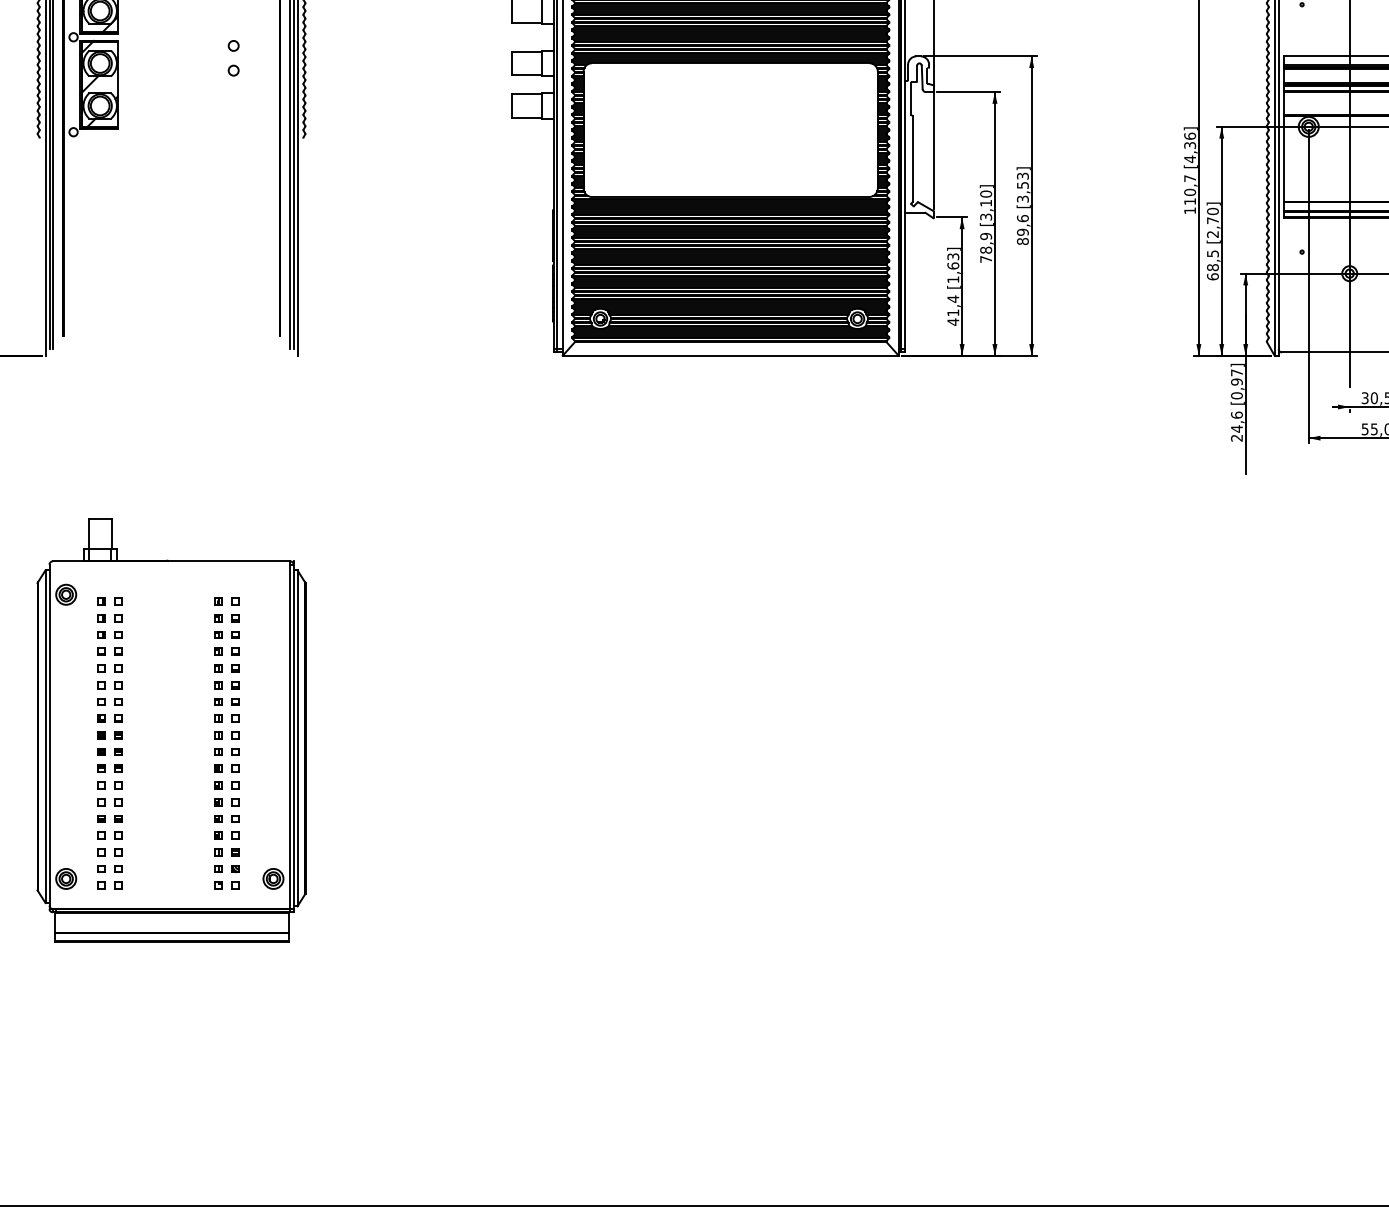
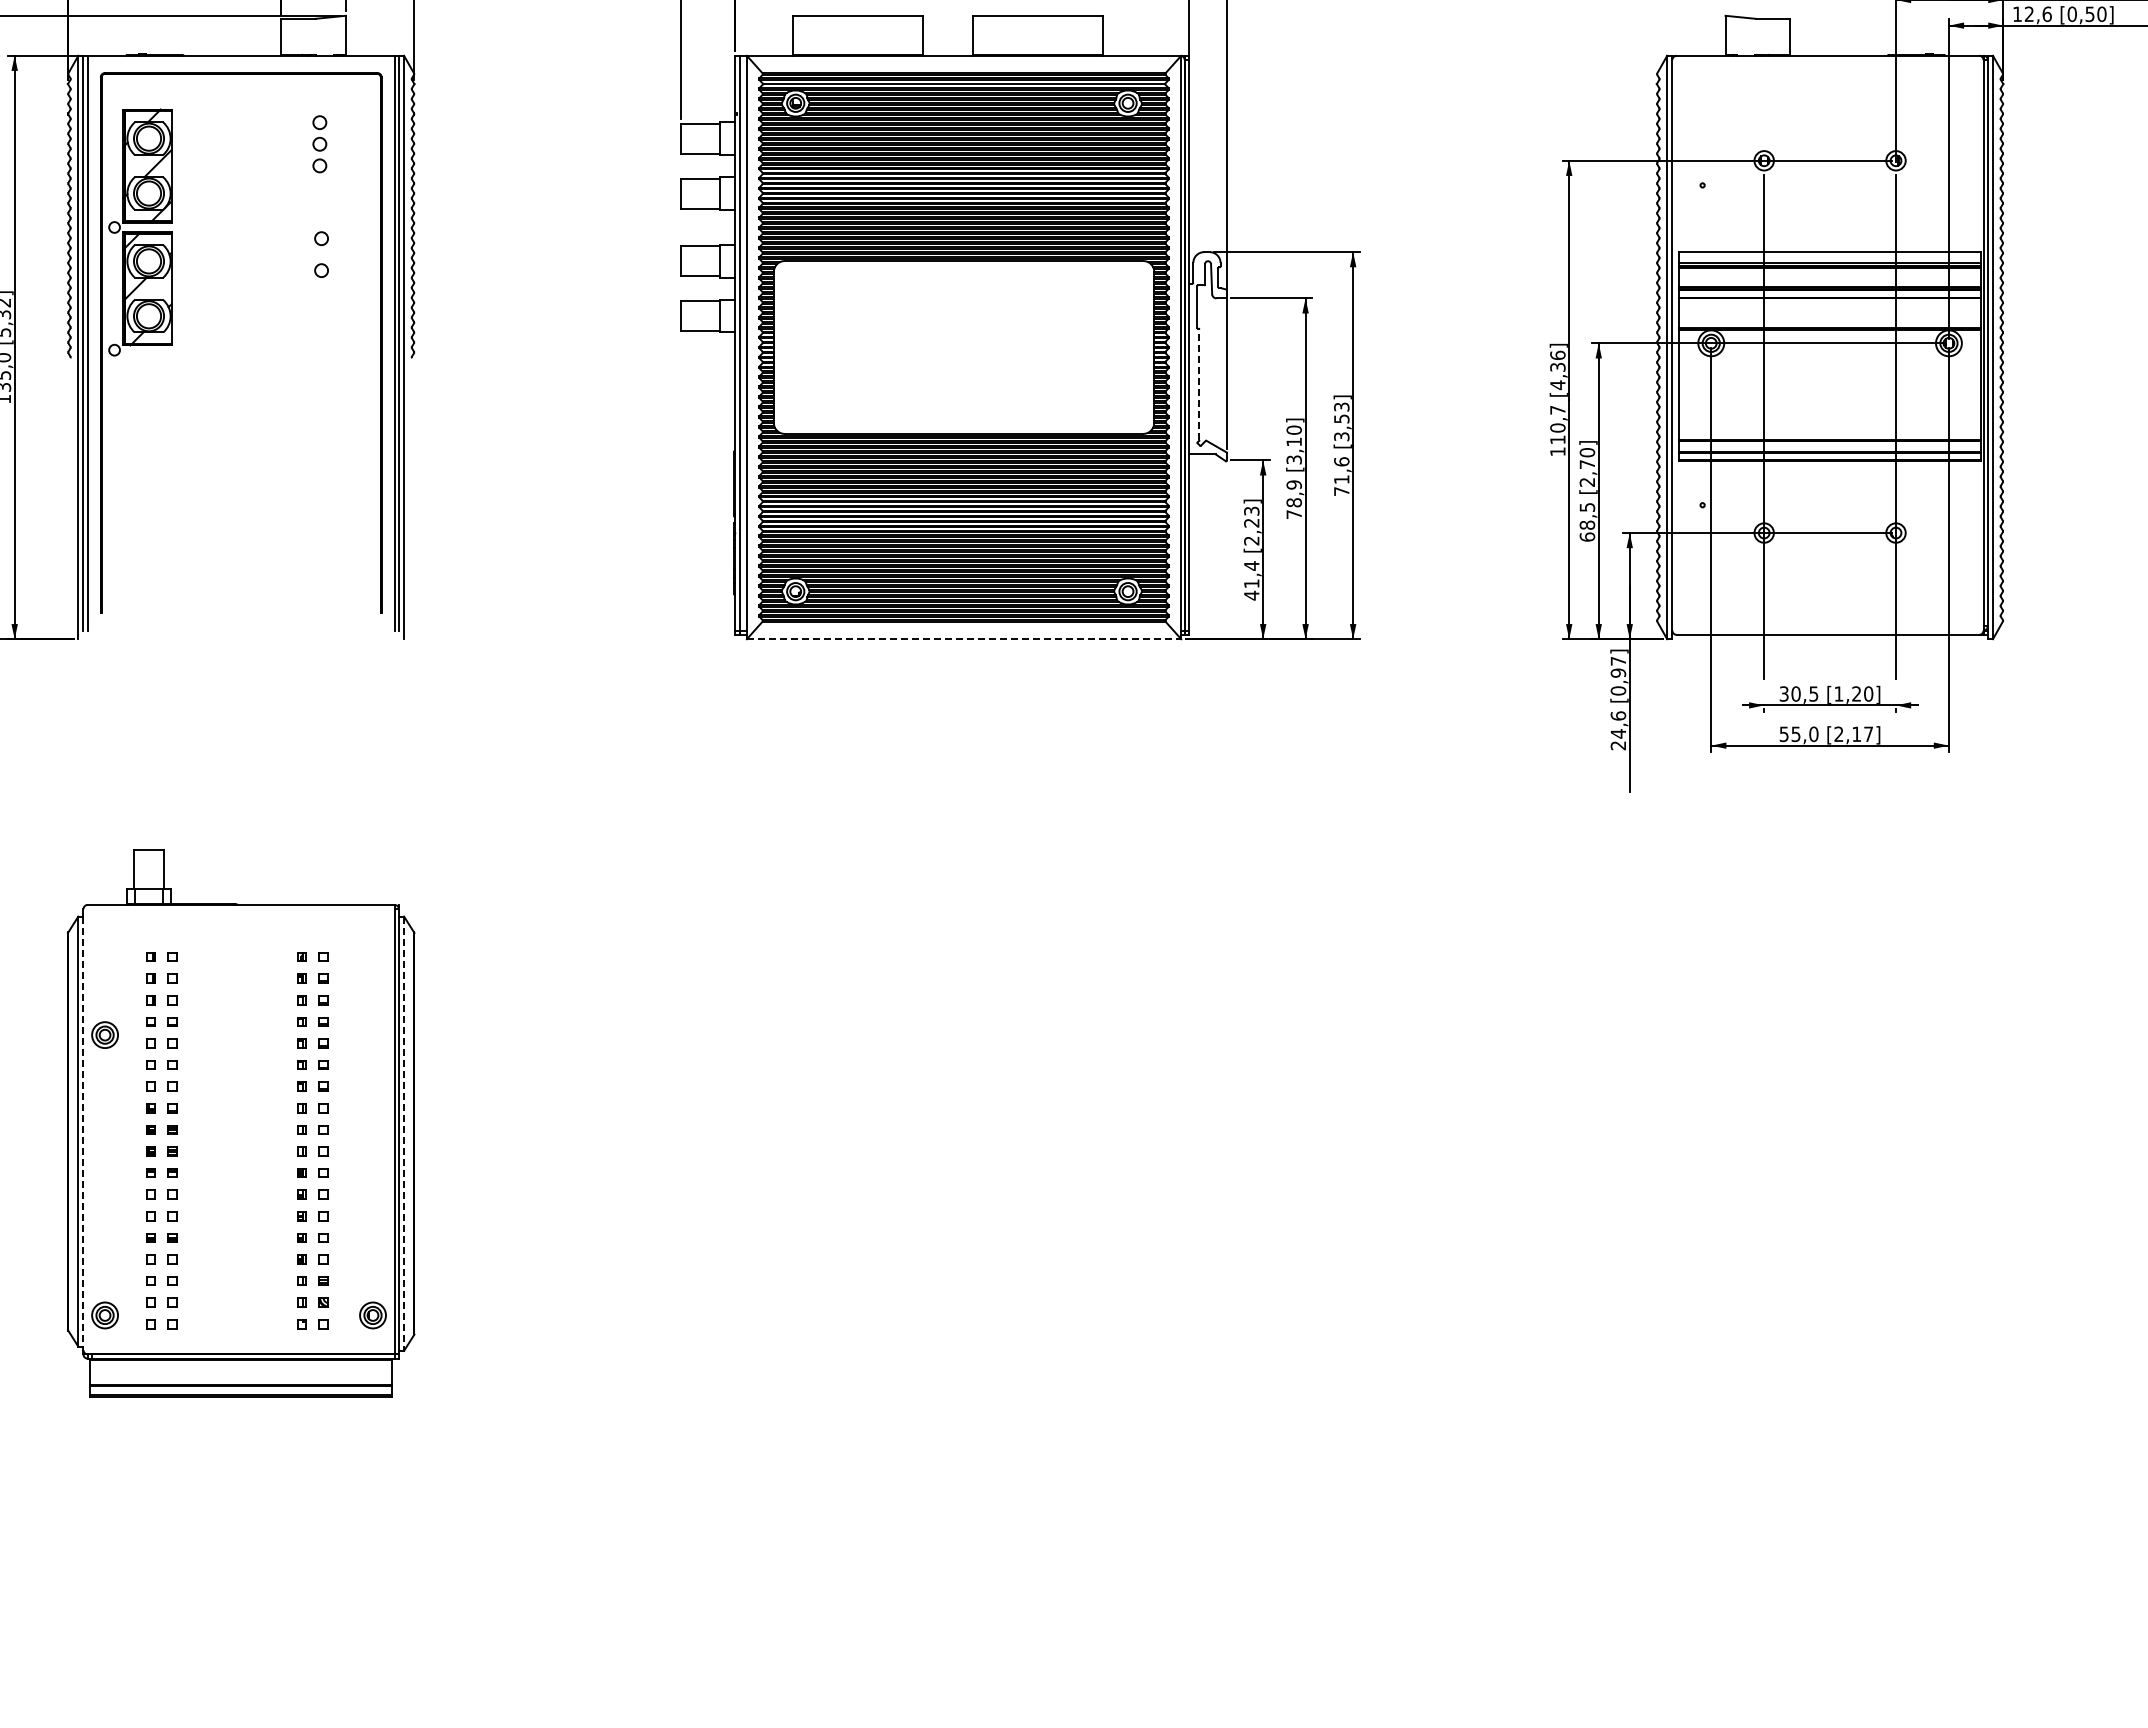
line: (912, 158) -> (1199, 384), solid -> dashed
text: (1022, 236) -> (1341, 485), 89,6 -> 71,6
text: (953, 272) -> (1251, 531), [1,63] -> [2,23]
line: (731, 356) -> (964, 639), solid -> dashed
part: (65, 594) -> (104, 1034), moved
line: (49, 736) -> (83, 1131), solid -> dashed
line: (297, 738) -> (404, 1134), solid -> dashed

